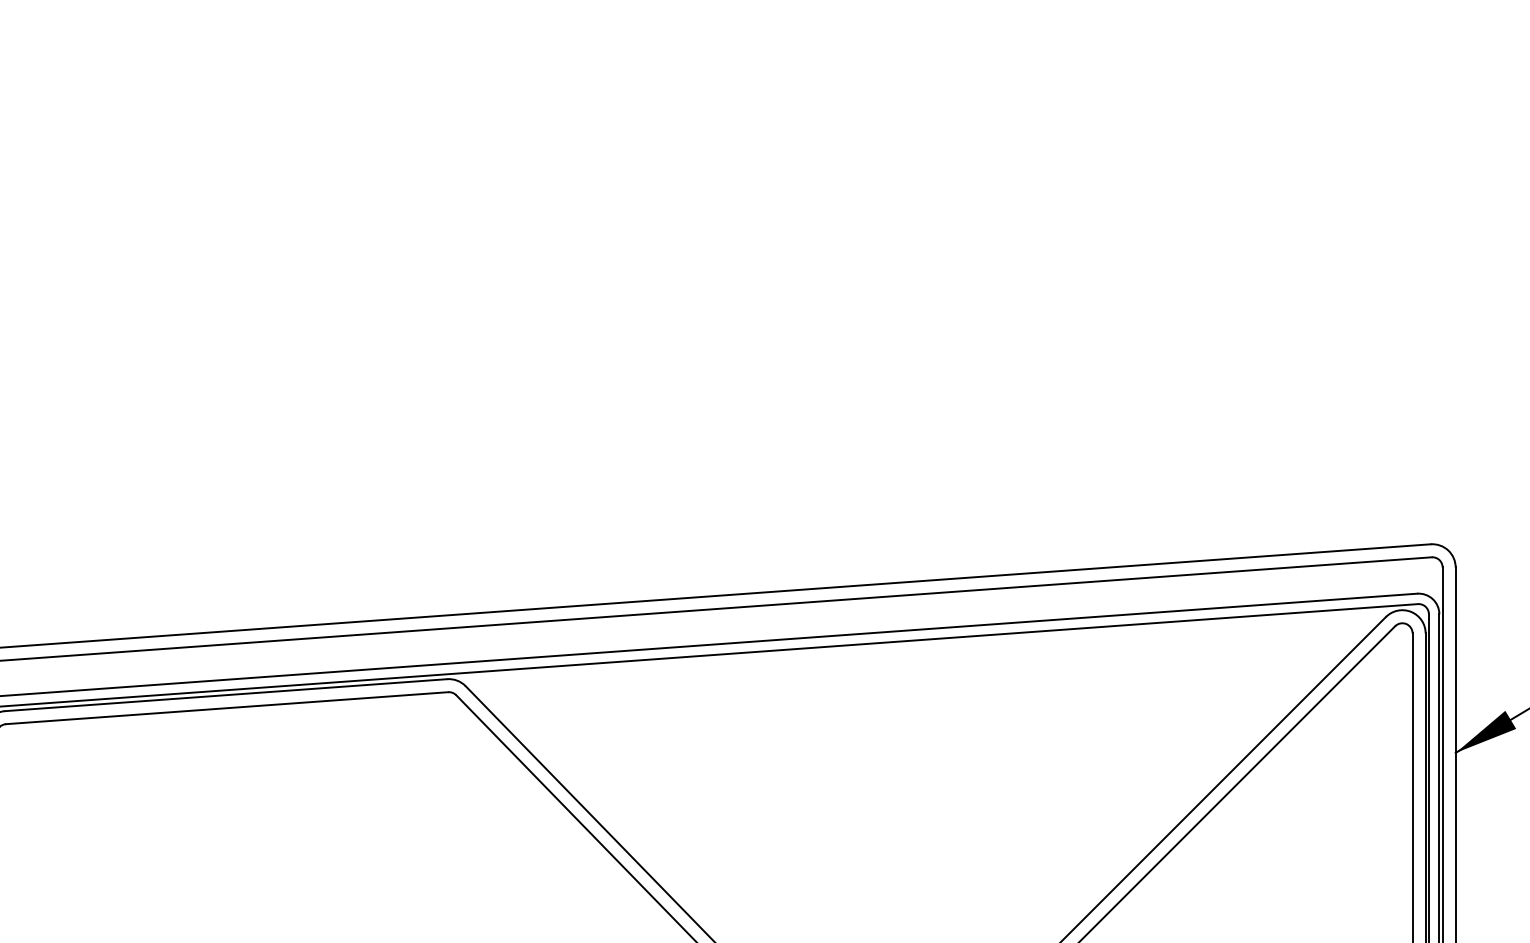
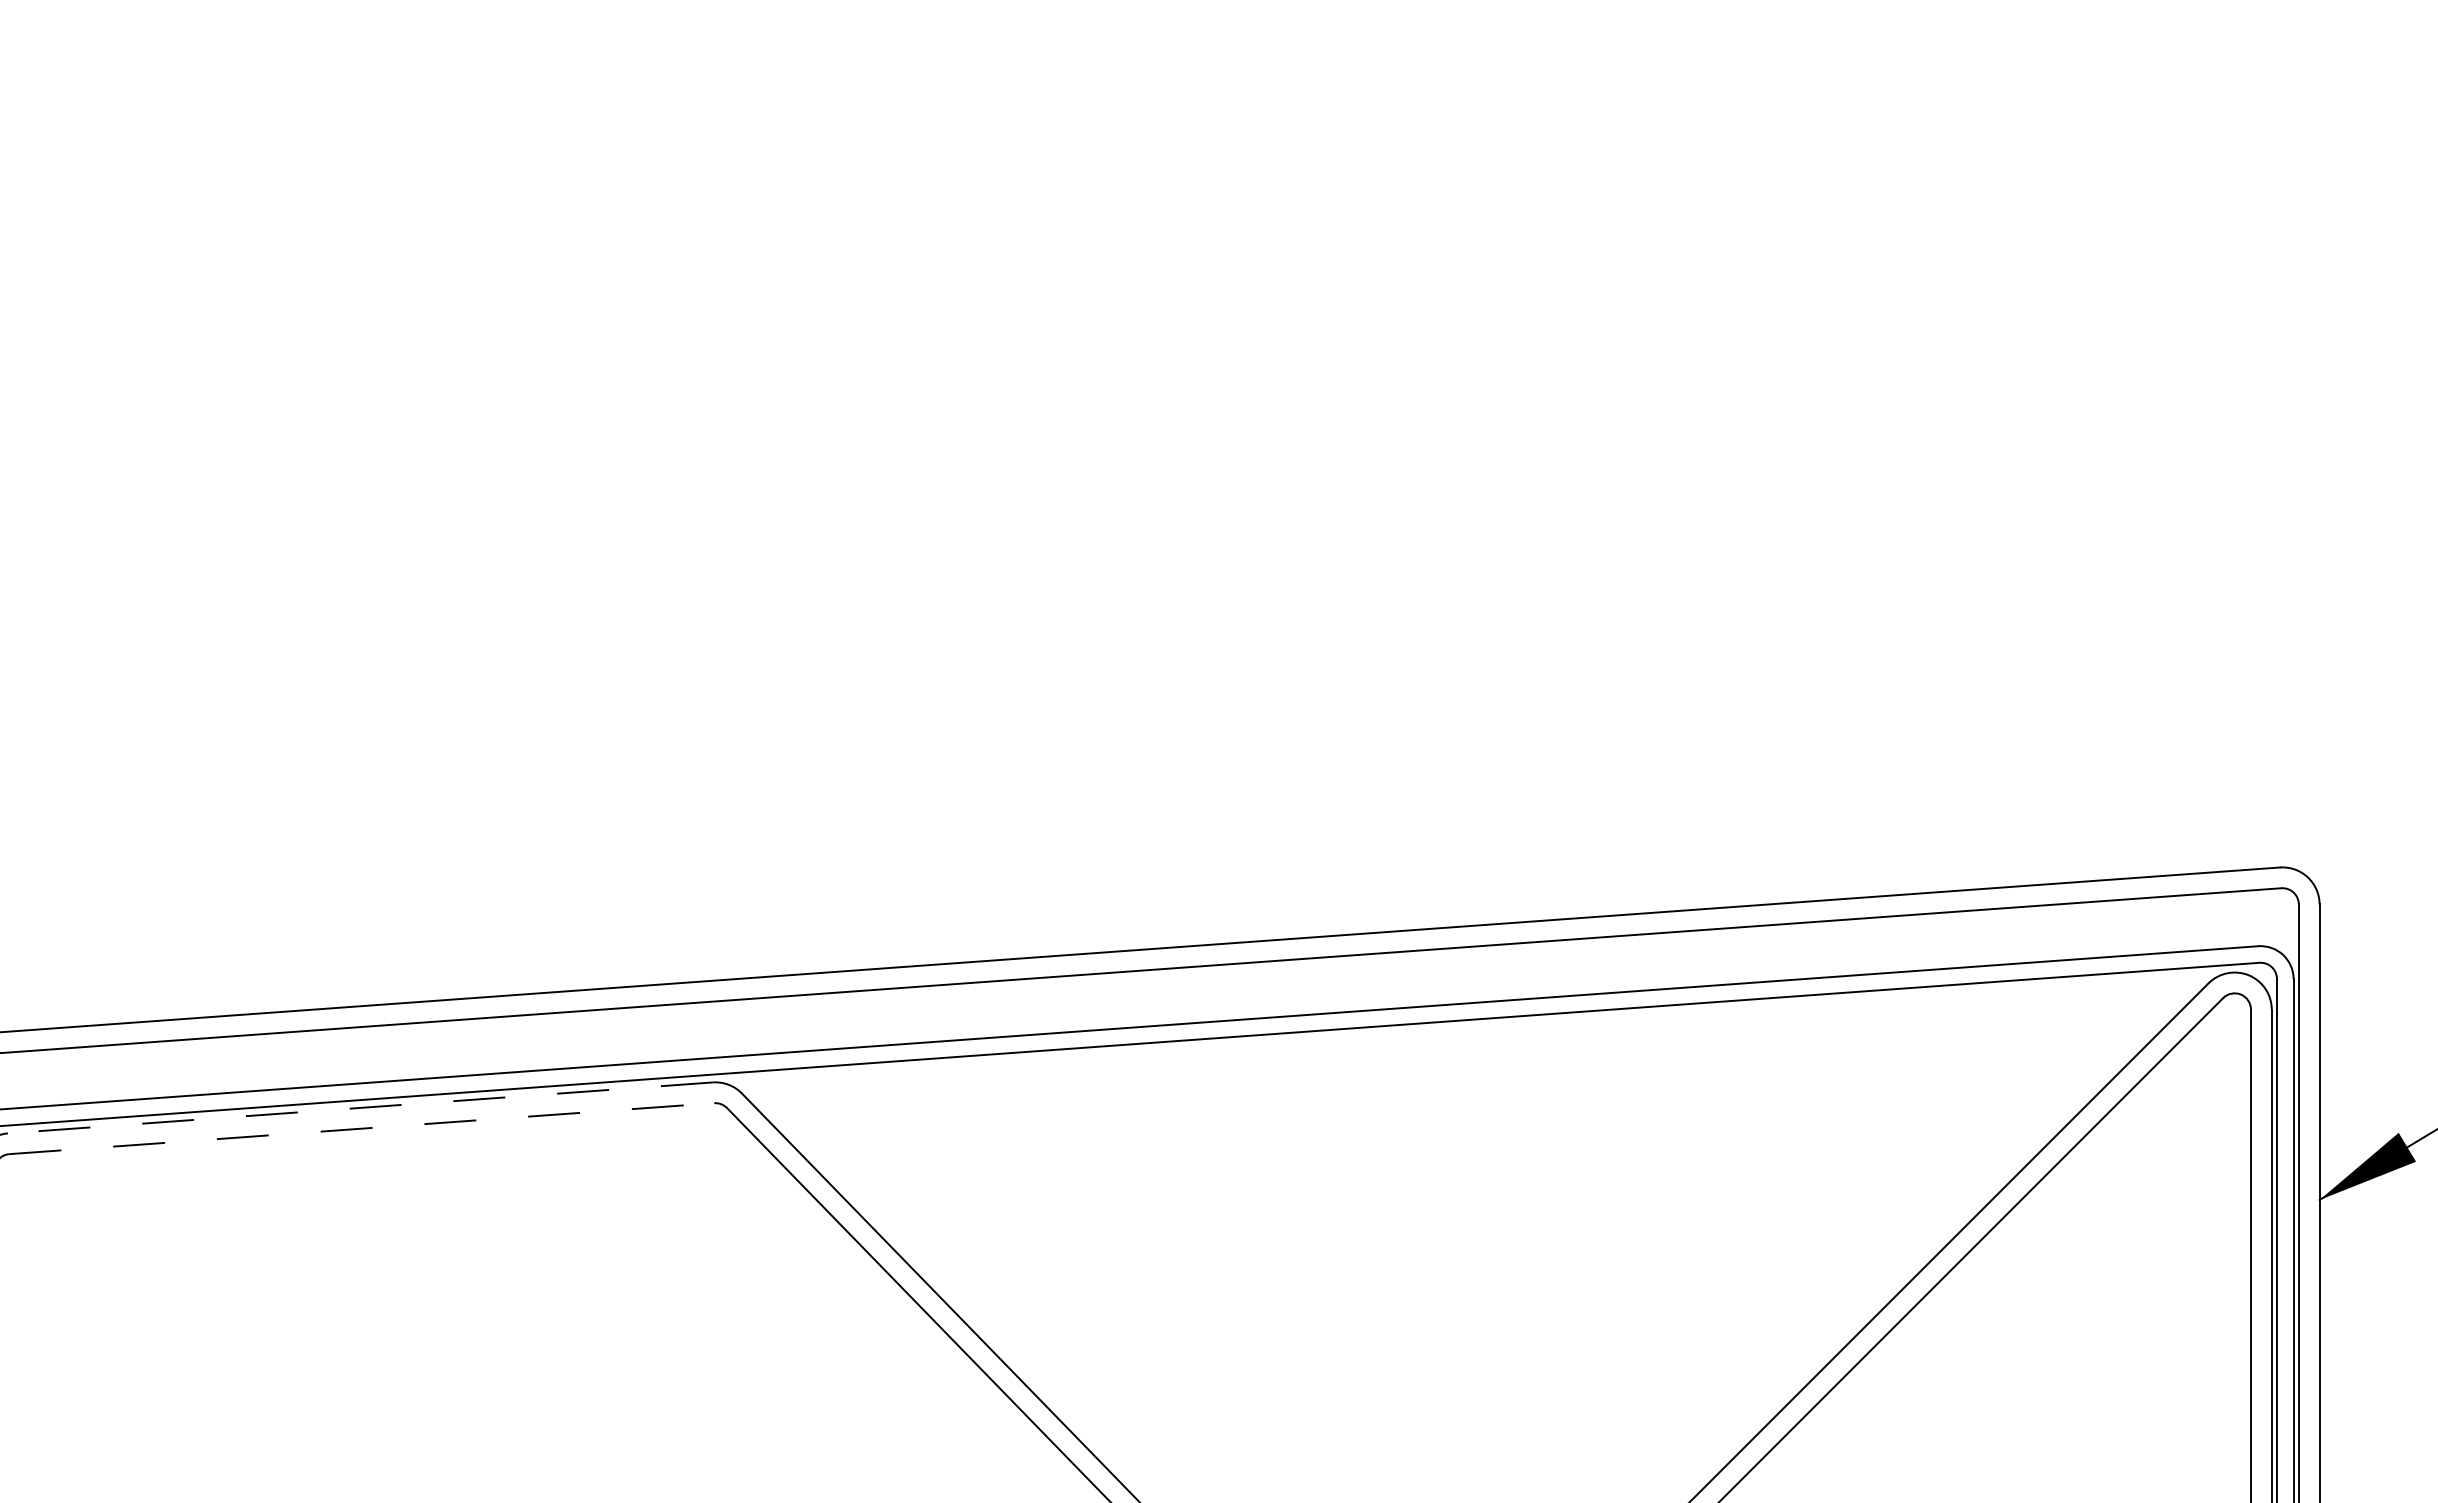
line: (226, 695) -> (360, 1108), solid -> dashed
line: (227, 708) -> (362, 1129), solid -> dashed

